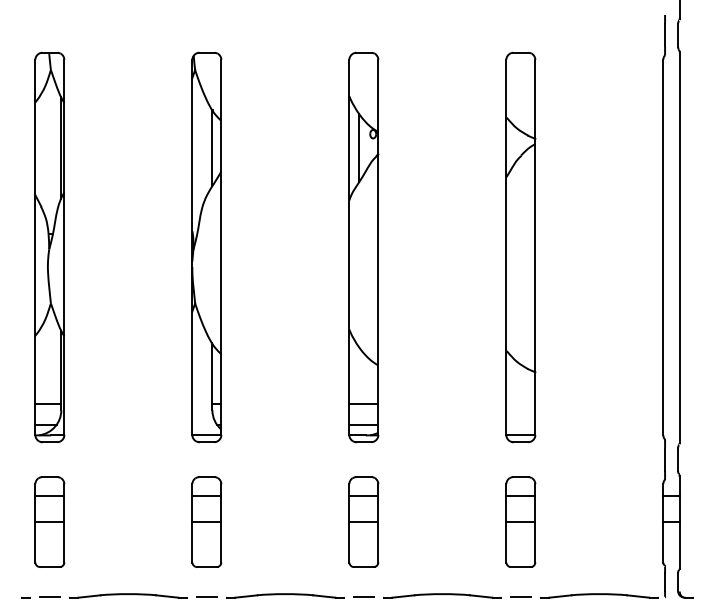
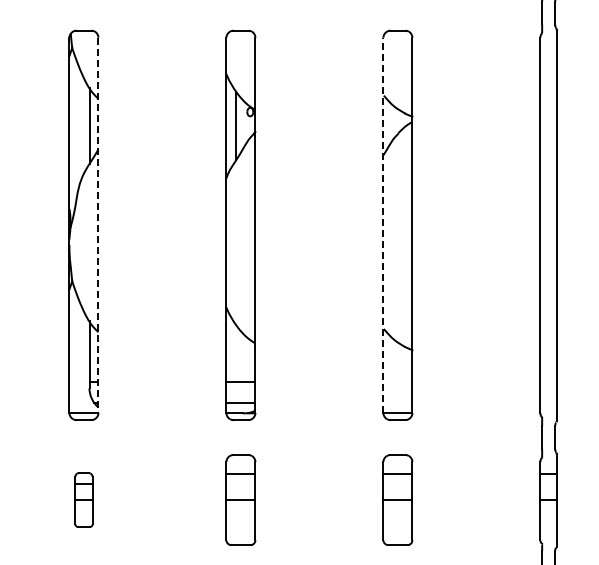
line: (221, 247) -> (98, 225), solid -> dashed
line: (506, 247) -> (383, 225), solid -> dashed
part: (206, 521) -> (83, 499), size x0.6

